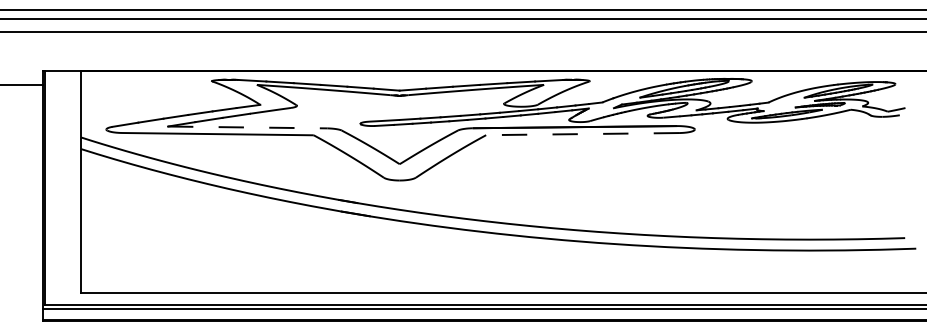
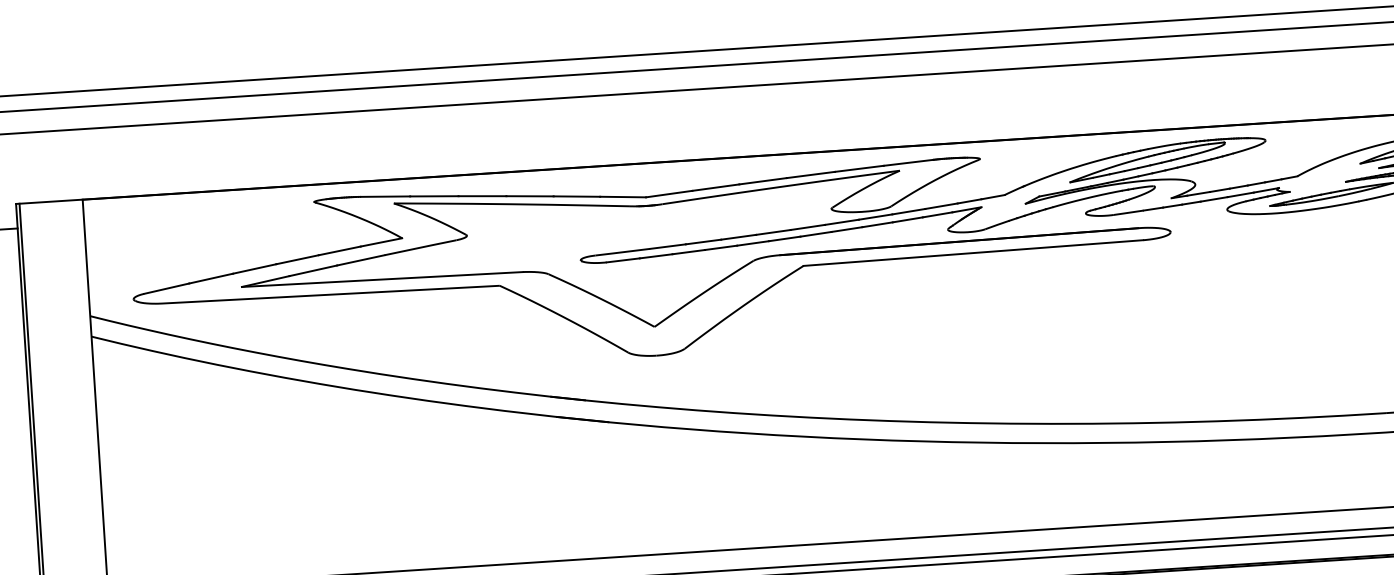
line: (247, 127) -> (382, 279), dashed -> solid
line: (582, 134) -> (973, 253), dashed -> solid

